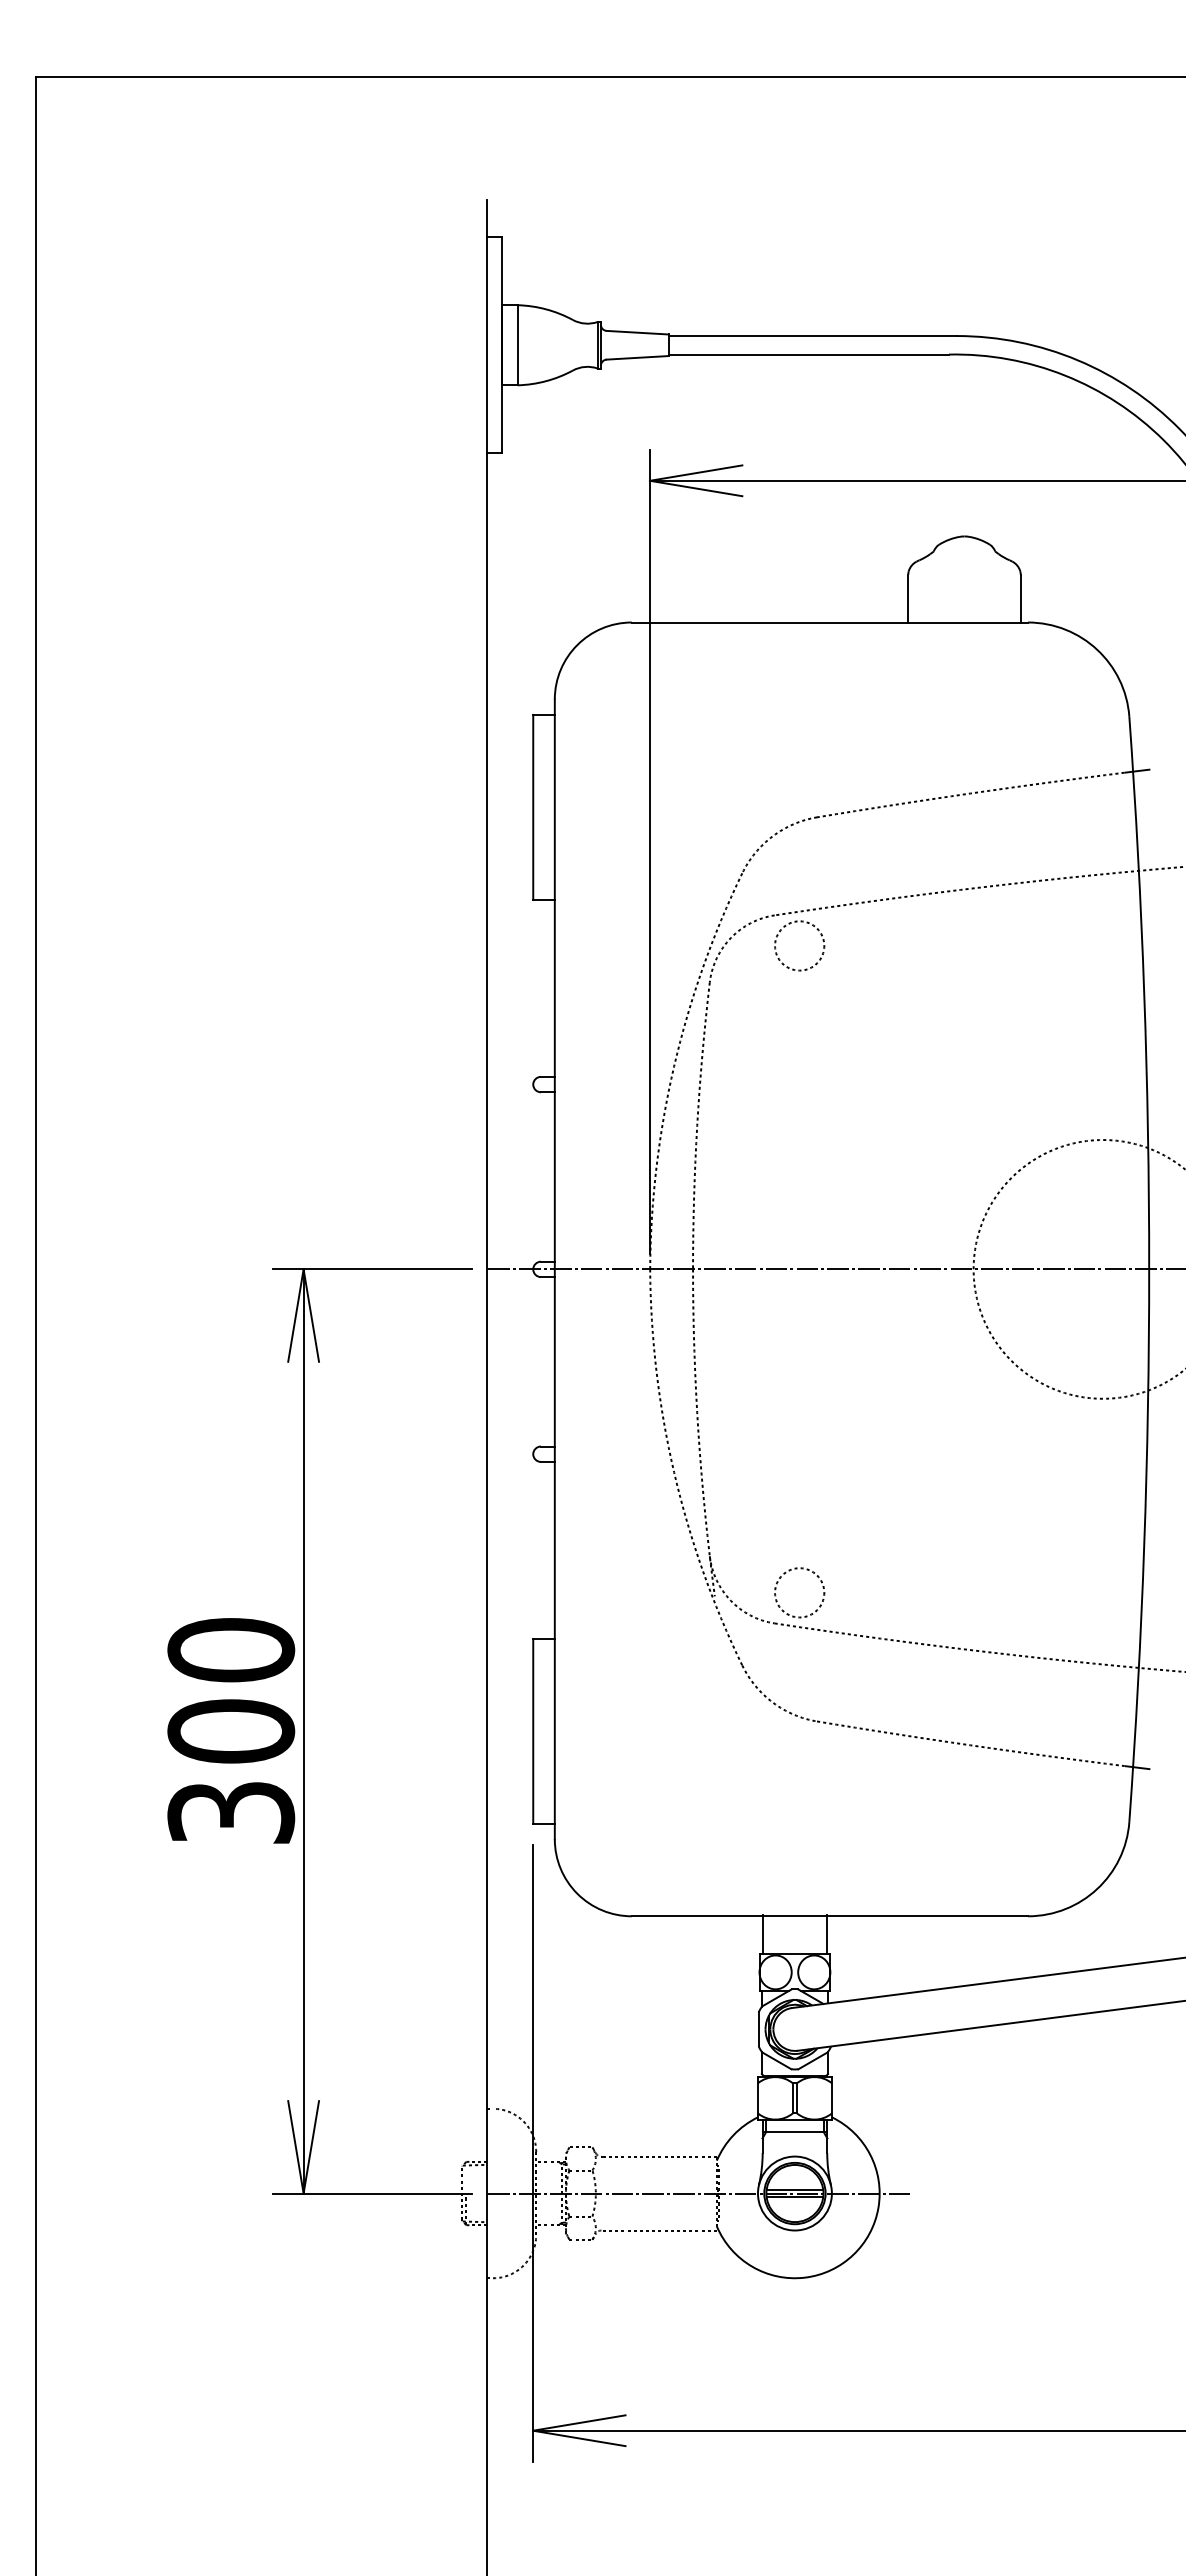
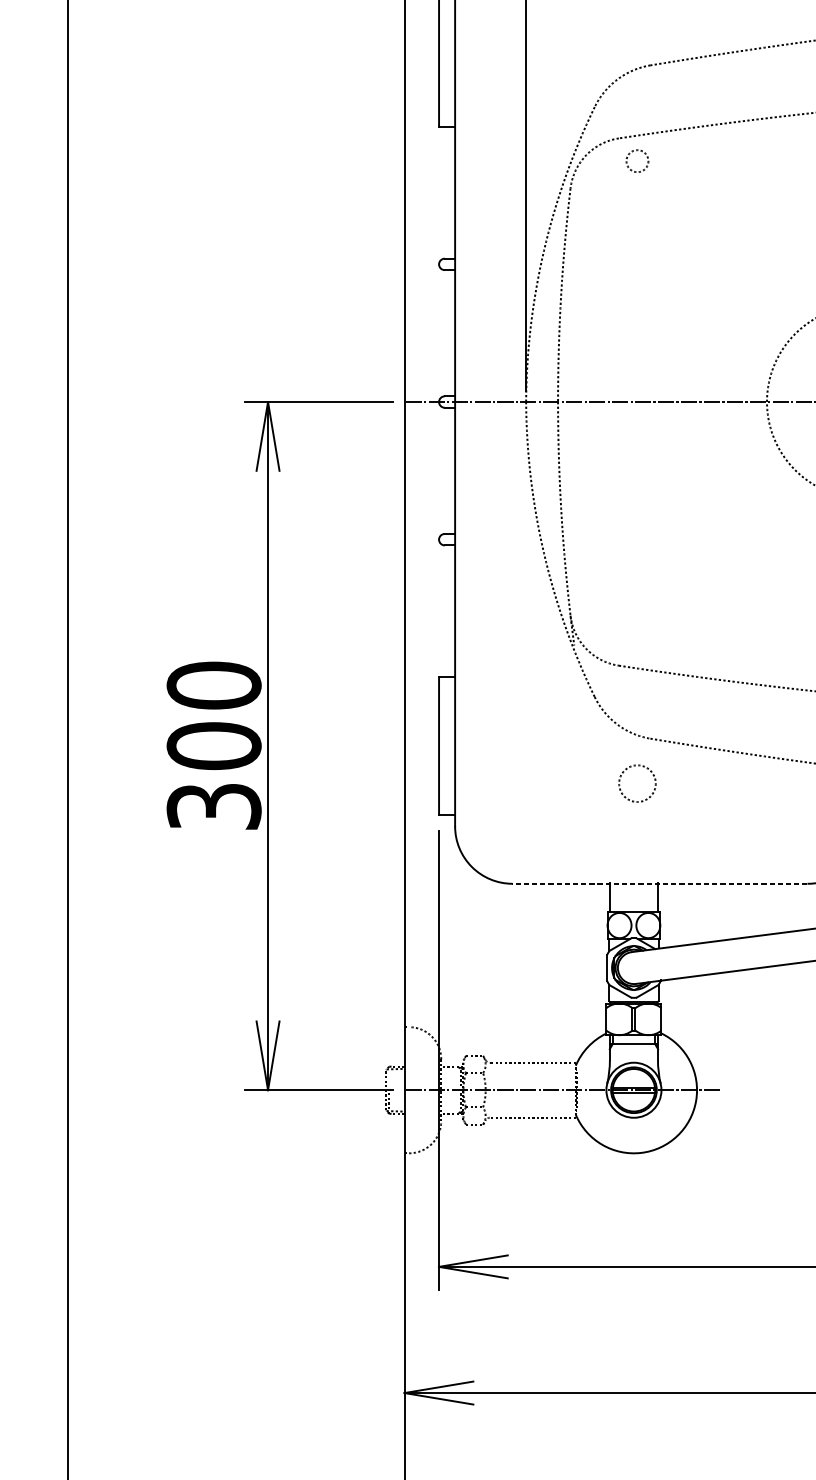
circle: (799, 945) -> (637, 160), size x0.6
circle: (799, 1592) -> (637, 783), moved
line: (829, 1916) -> (659, 883), solid -> dashed

